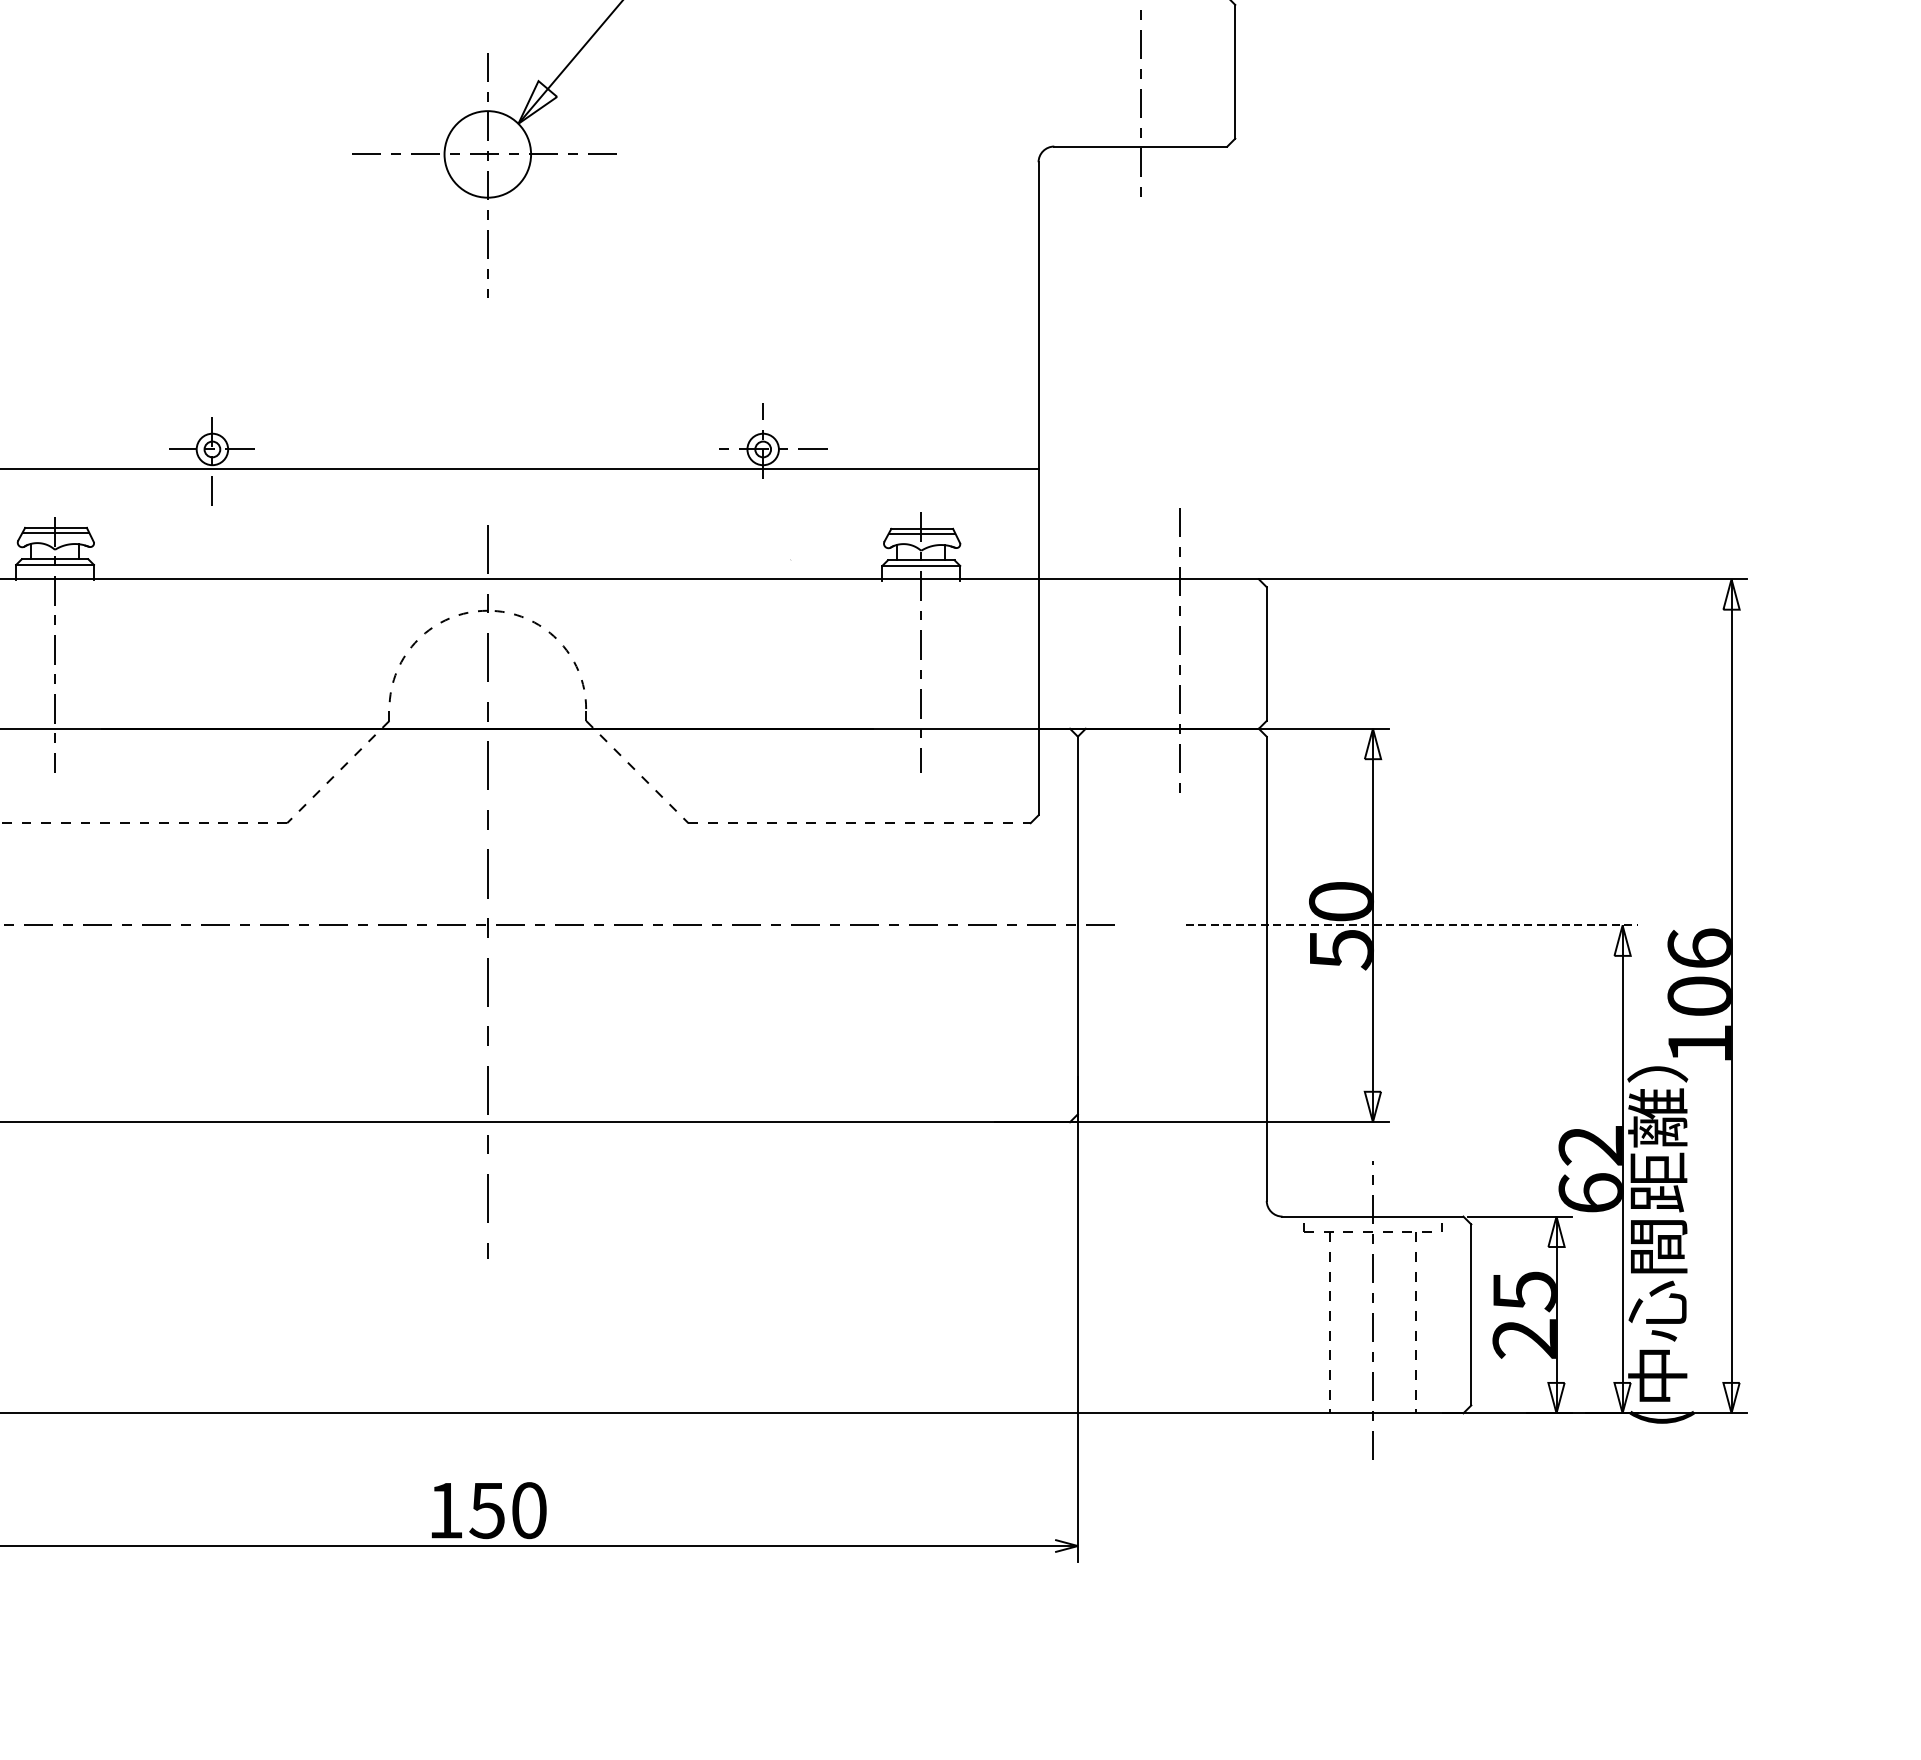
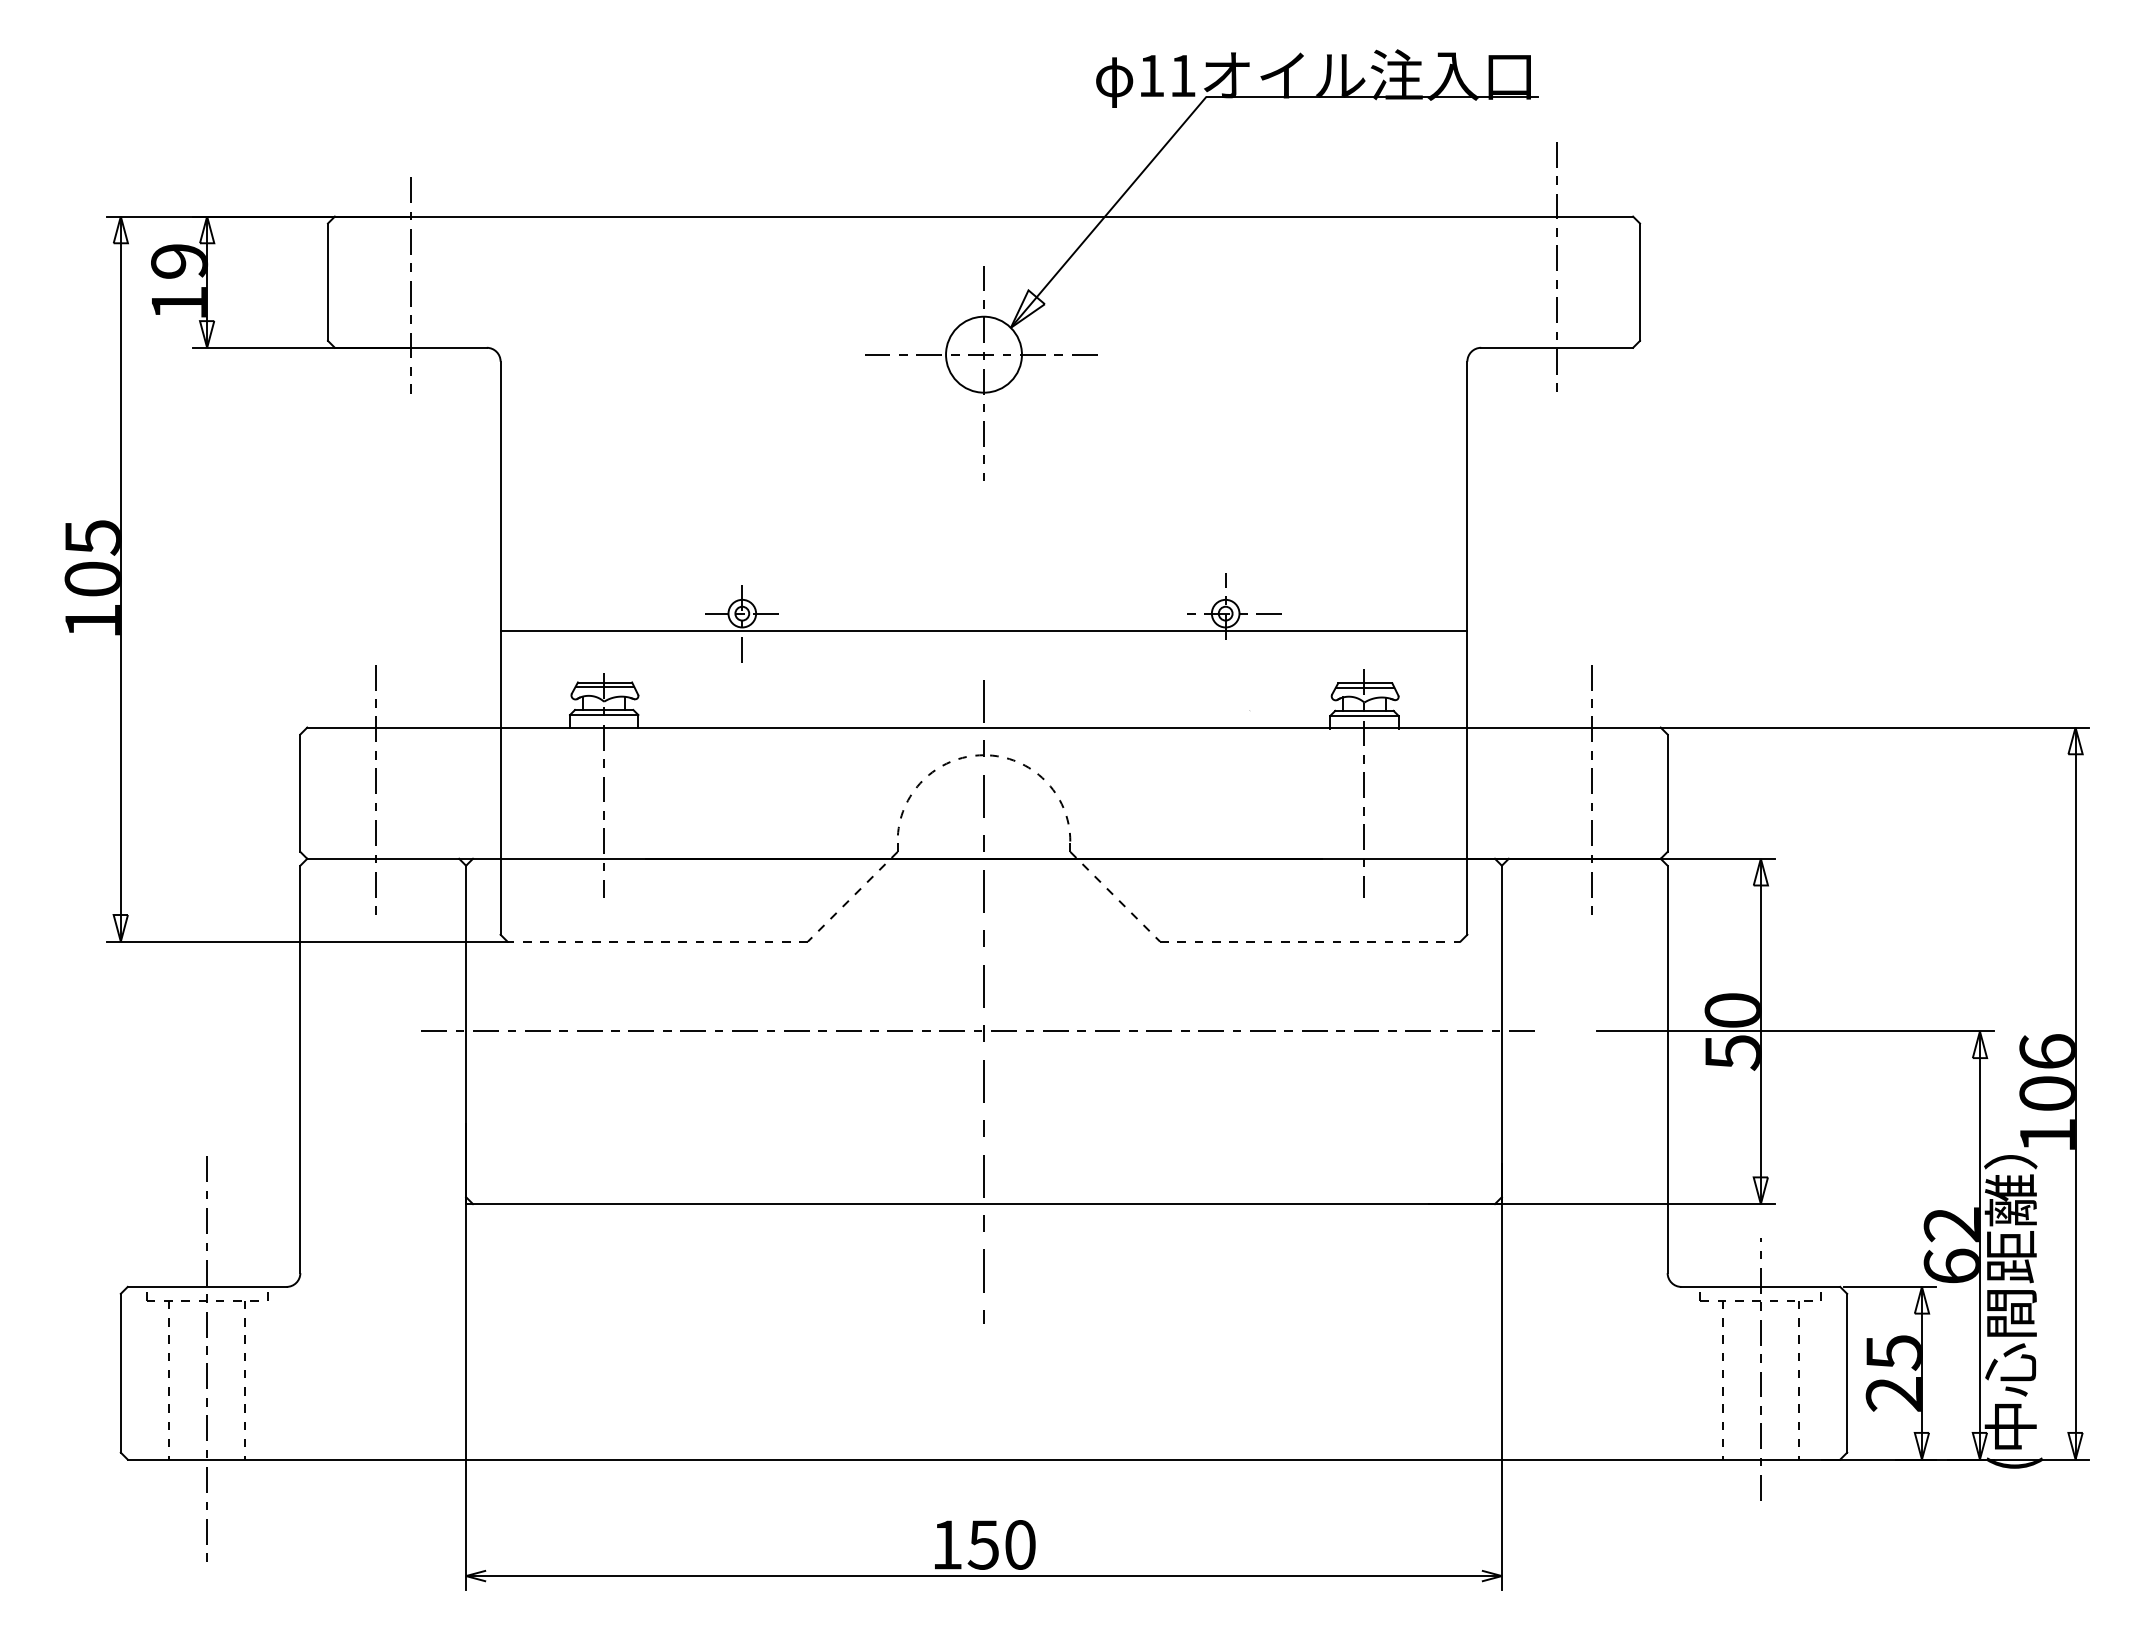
line: (1412, 925) -> (1795, 1031), dashed -> solid

